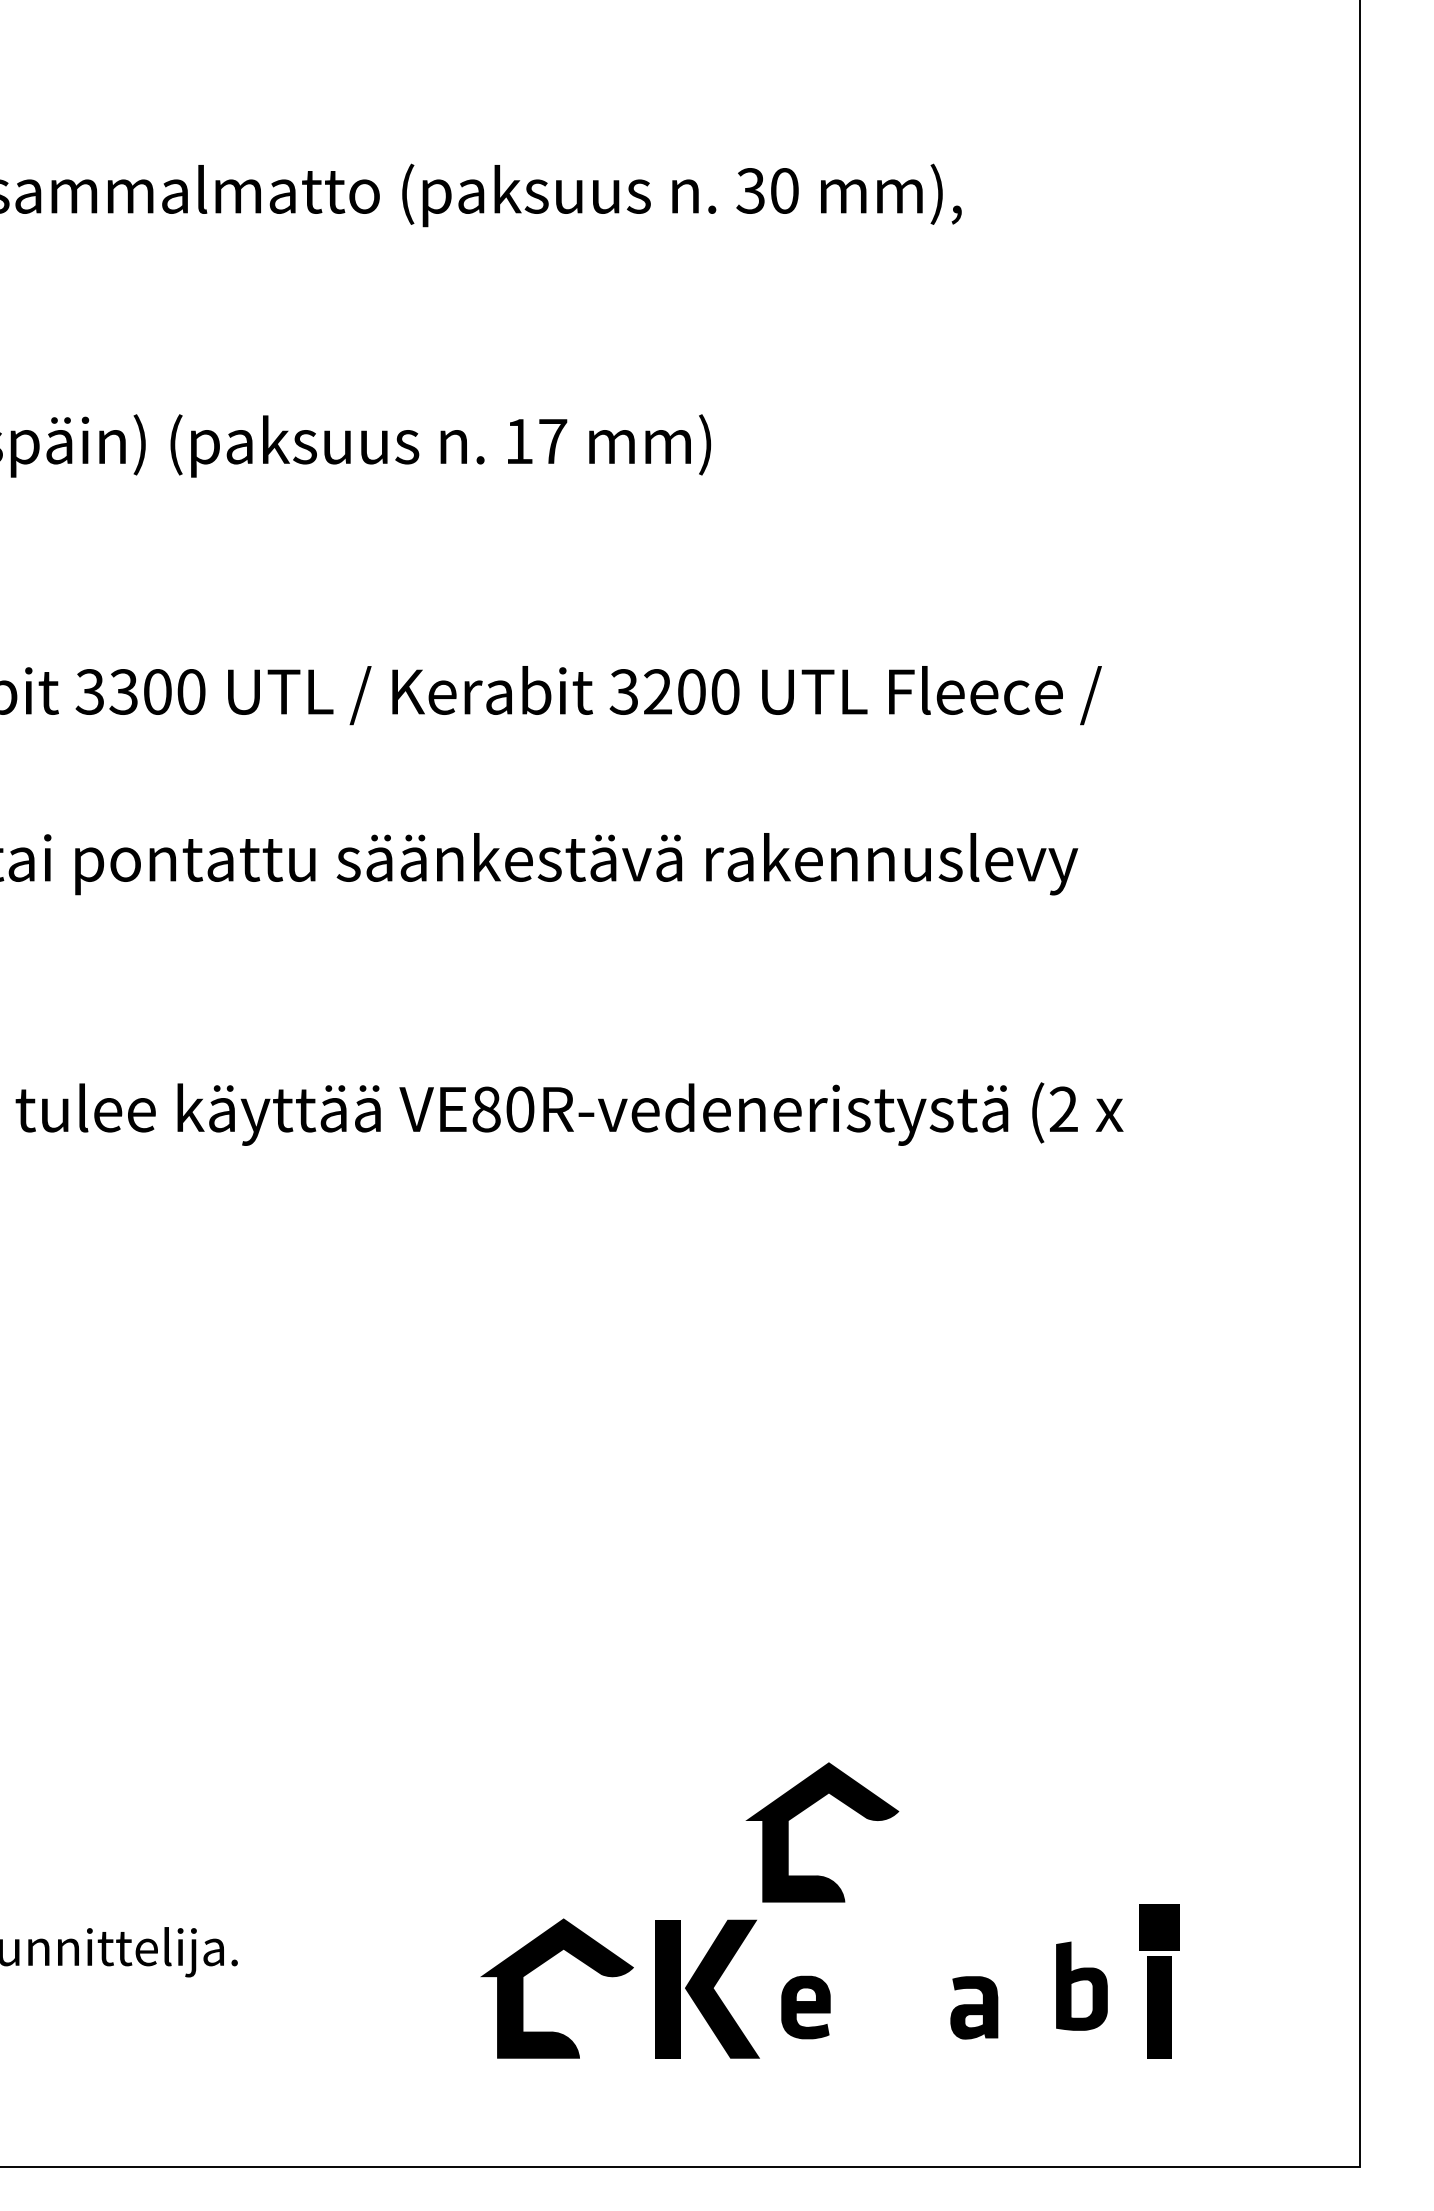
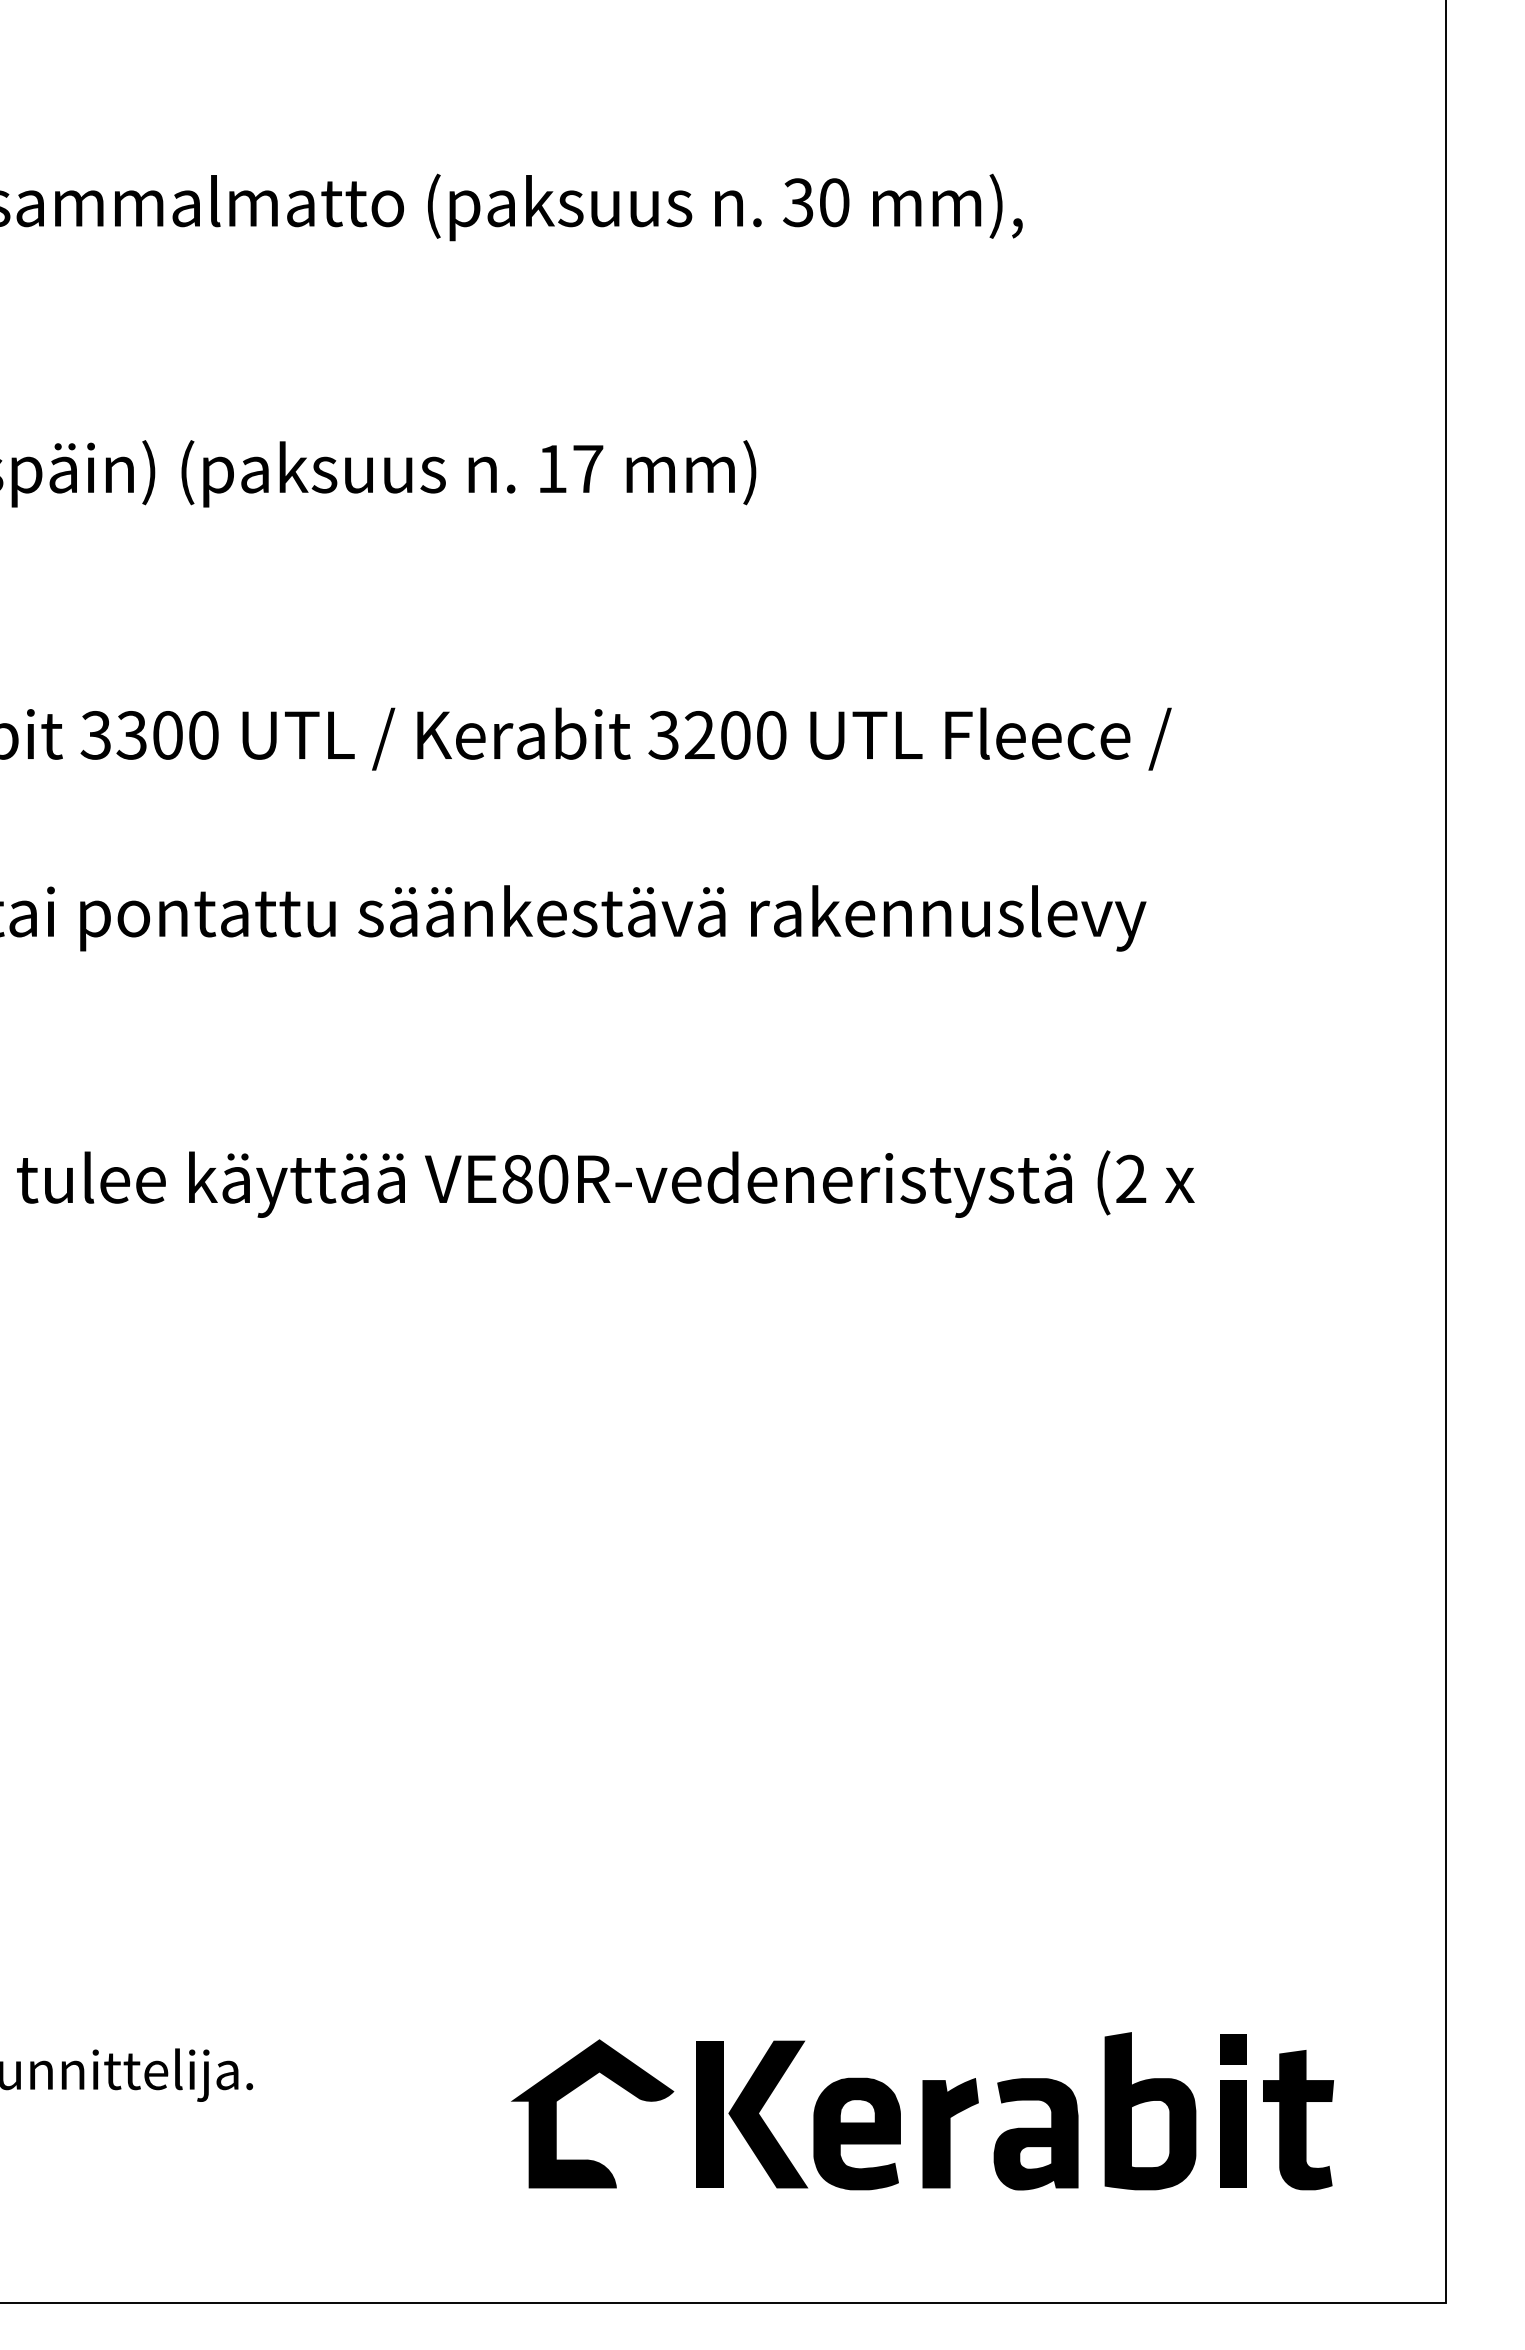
part: (807, 1808) -> (858, 1922), removed
part: (1160, 1928) -> (1233, 2049), size x0.62
part: (1081, 1986) -> (1150, 2111), size x1.67
fill: (1221, 1993) -> (1298, 2119), added
fill: (893, 2006) -> (950, 2132), added
part: (805, 2007) -> (856, 2133), size x1.67
part: (973, 2008) -> (1035, 2134), size x1.67

